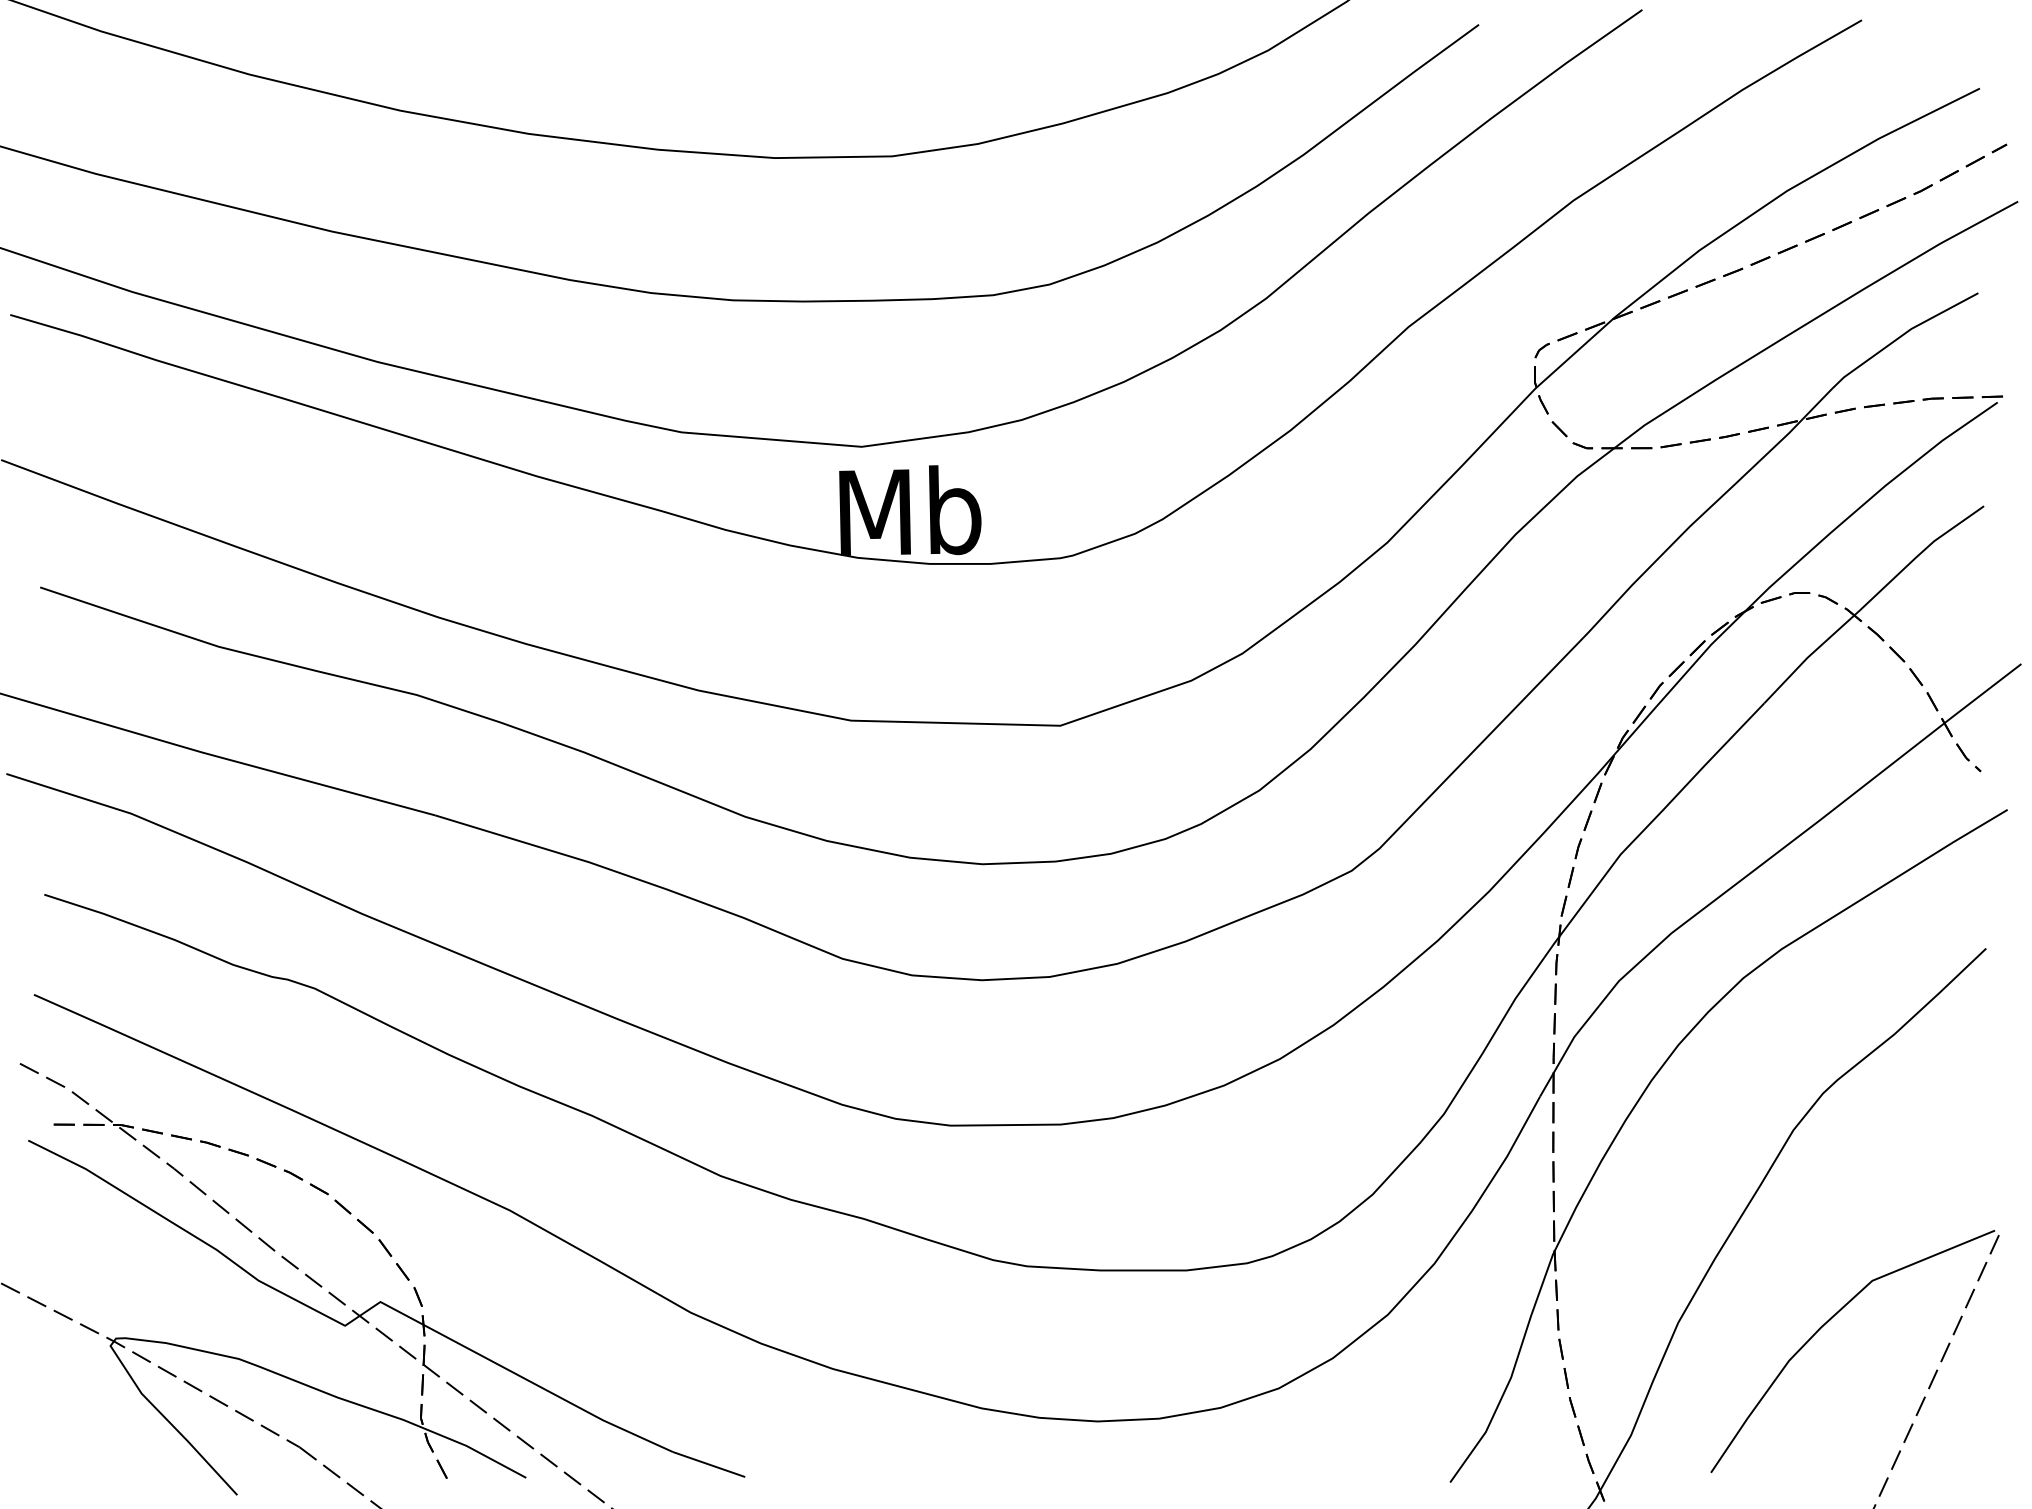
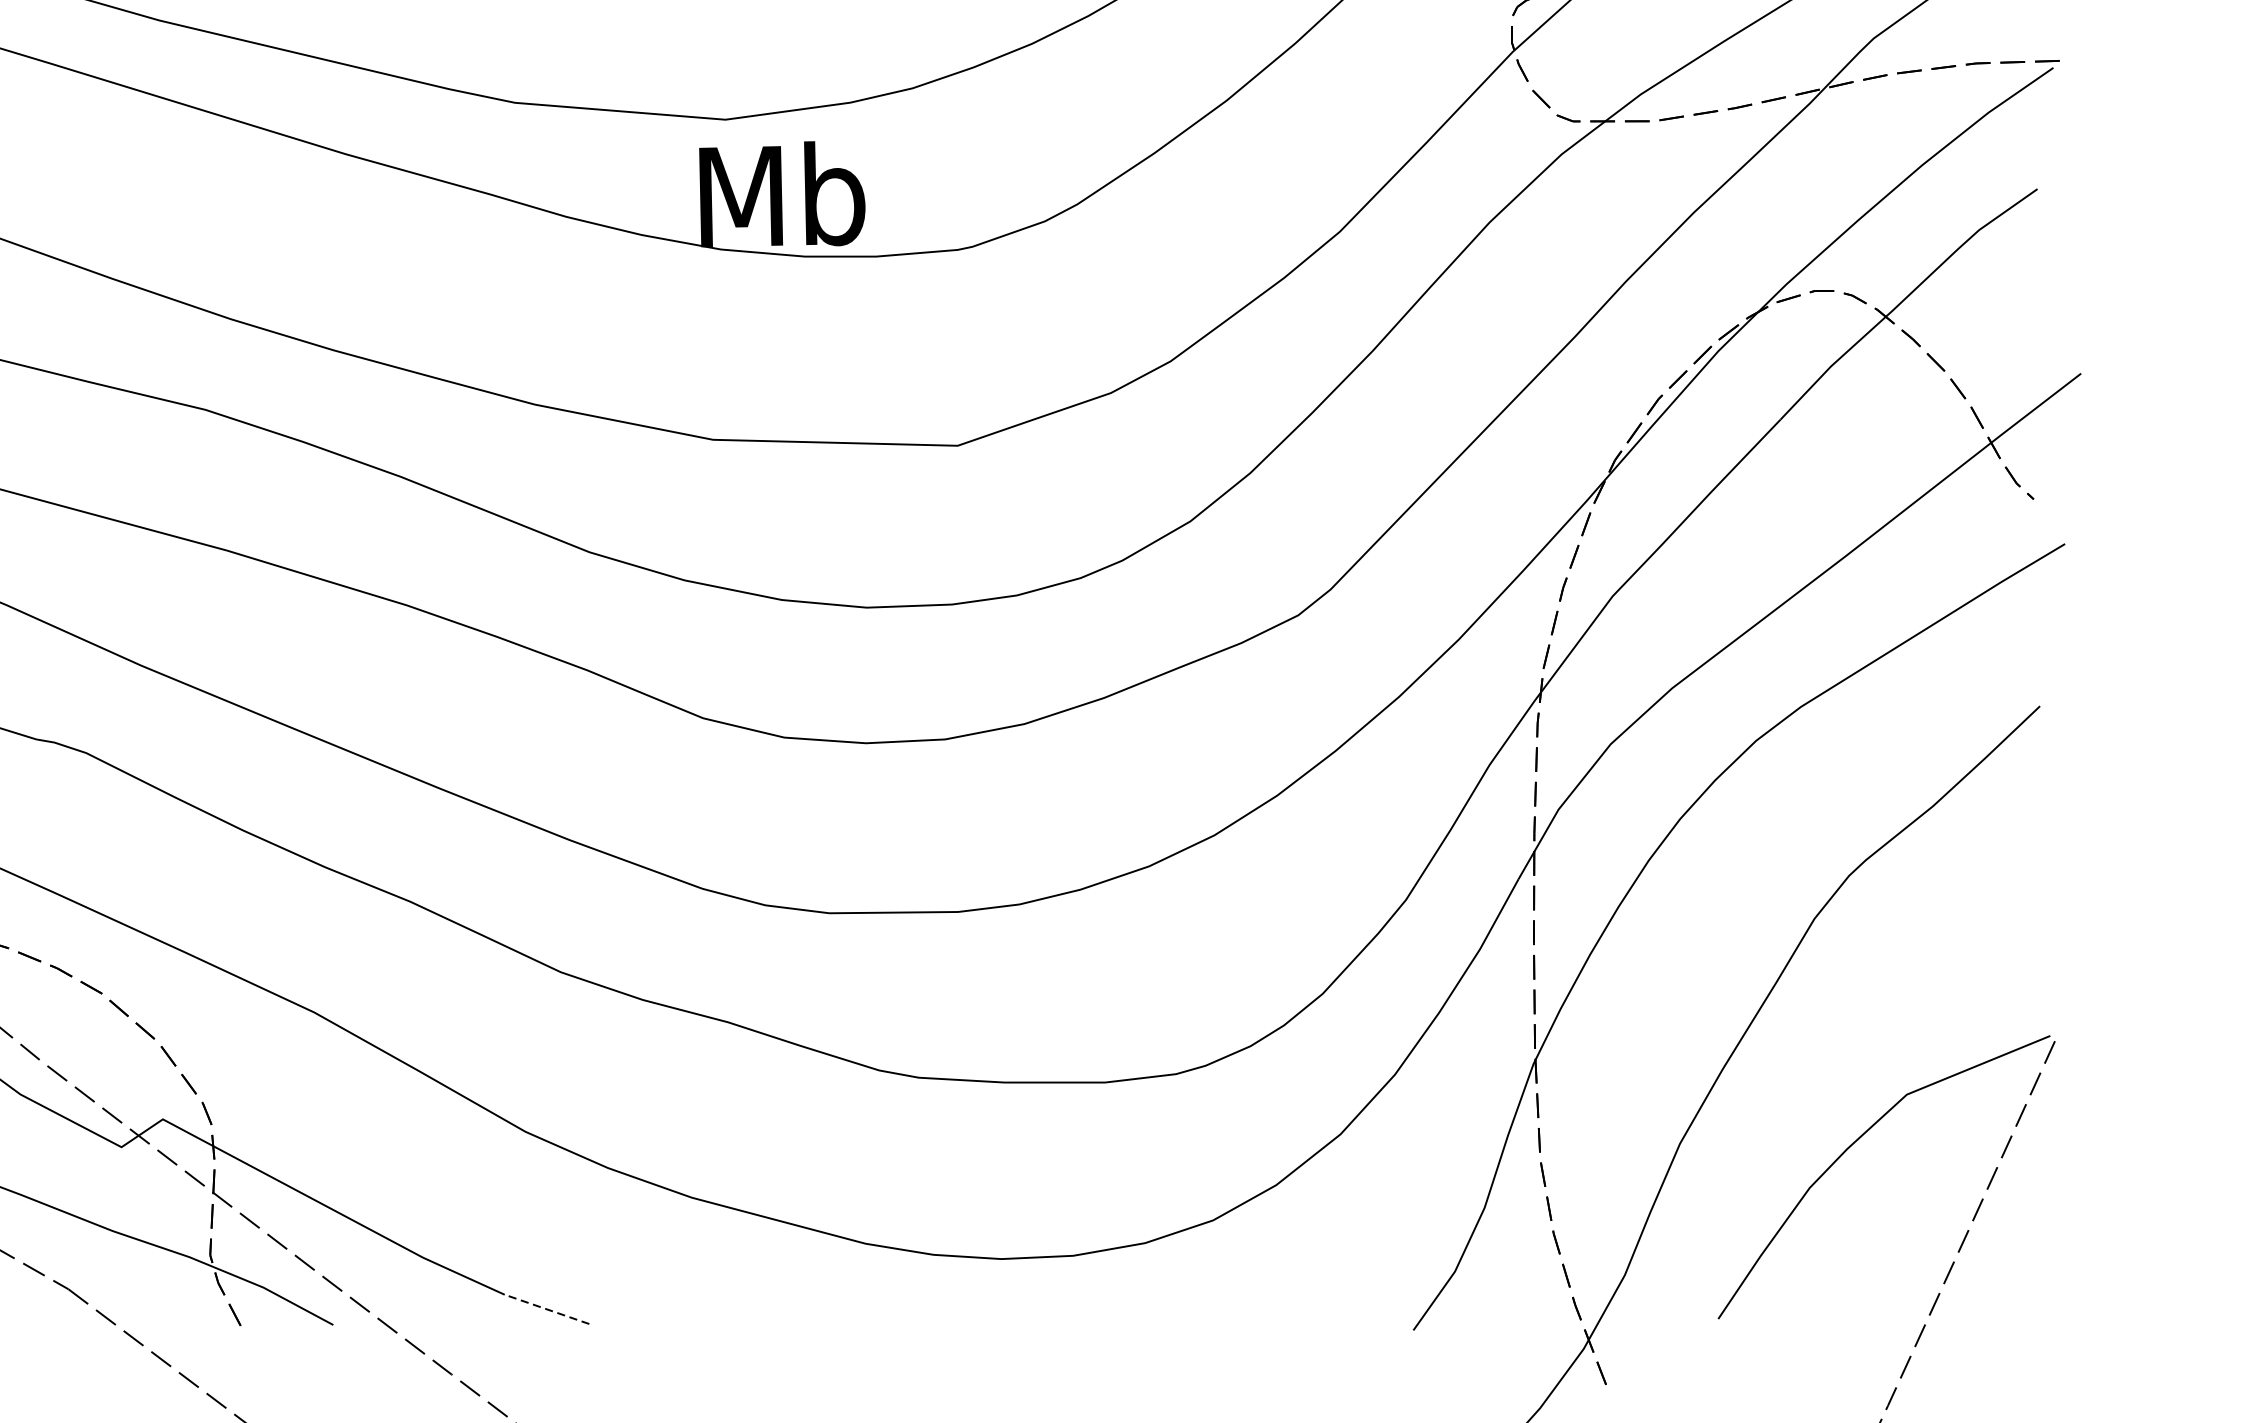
line: (708, 1464) -> (546, 1309), solid -> dashed

